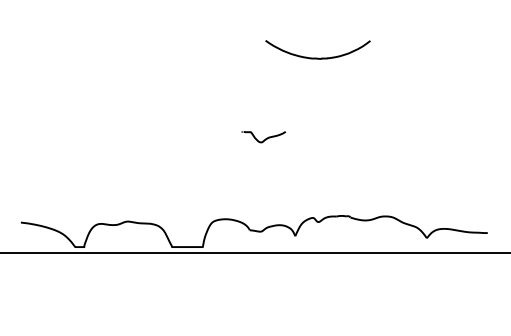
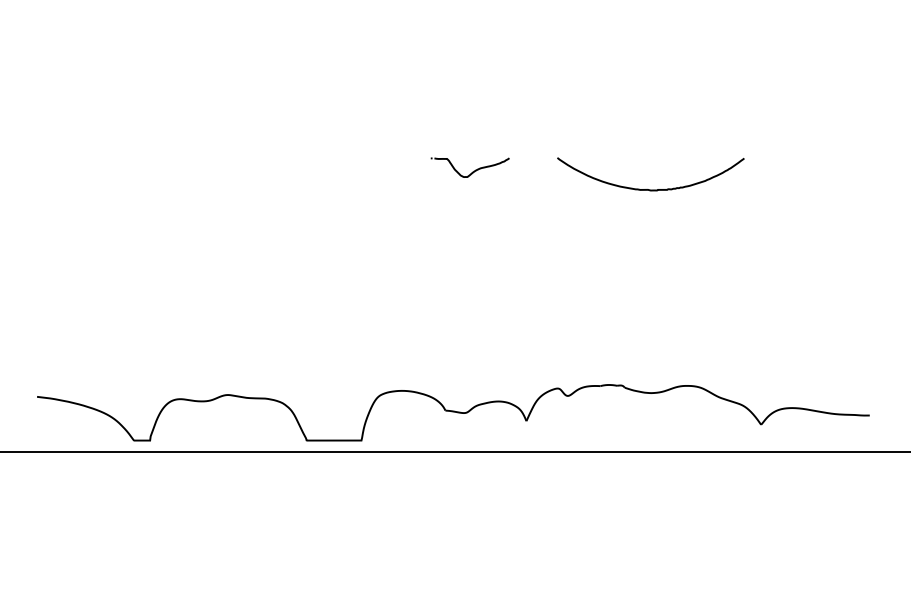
curve: (317, 57) -> (649, 188), moved
part: (263, 137) -> (469, 168), moved

